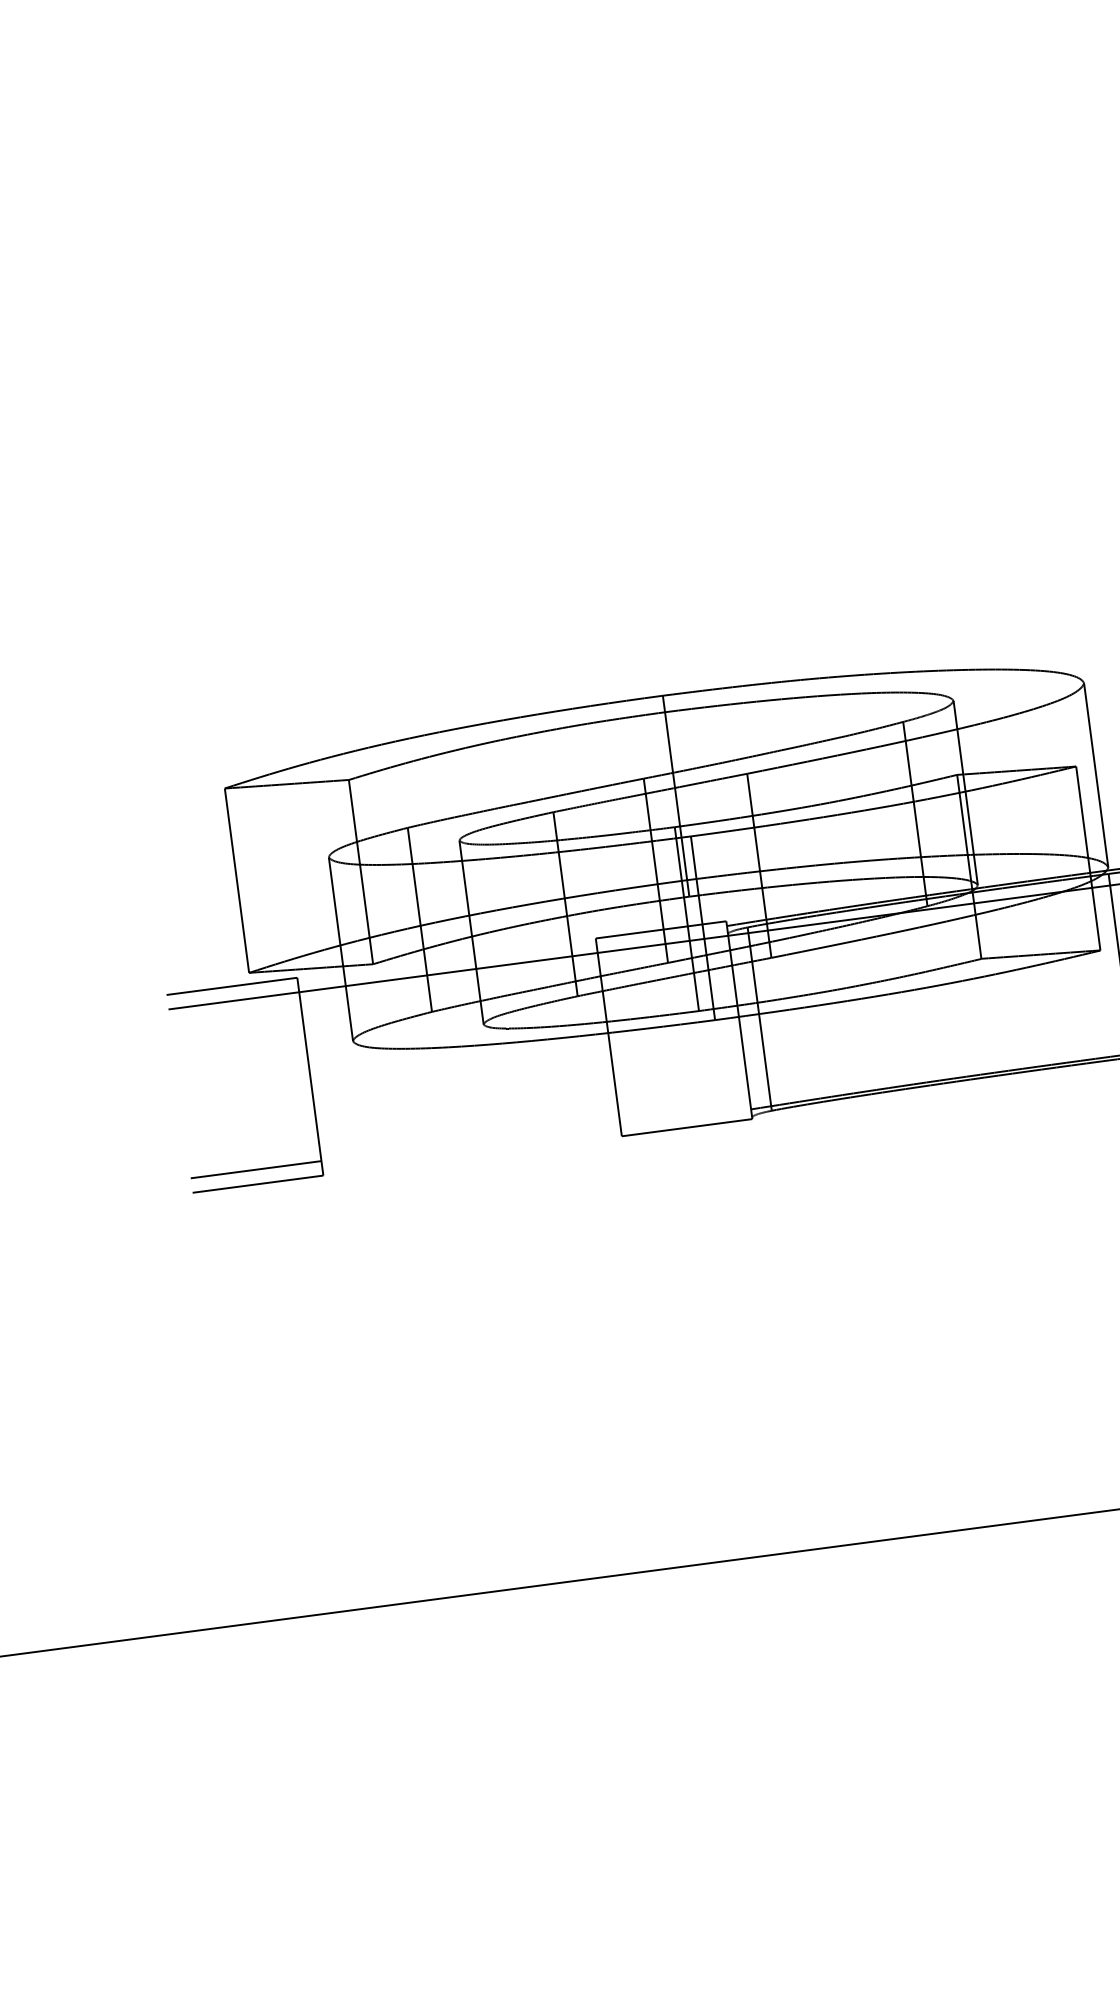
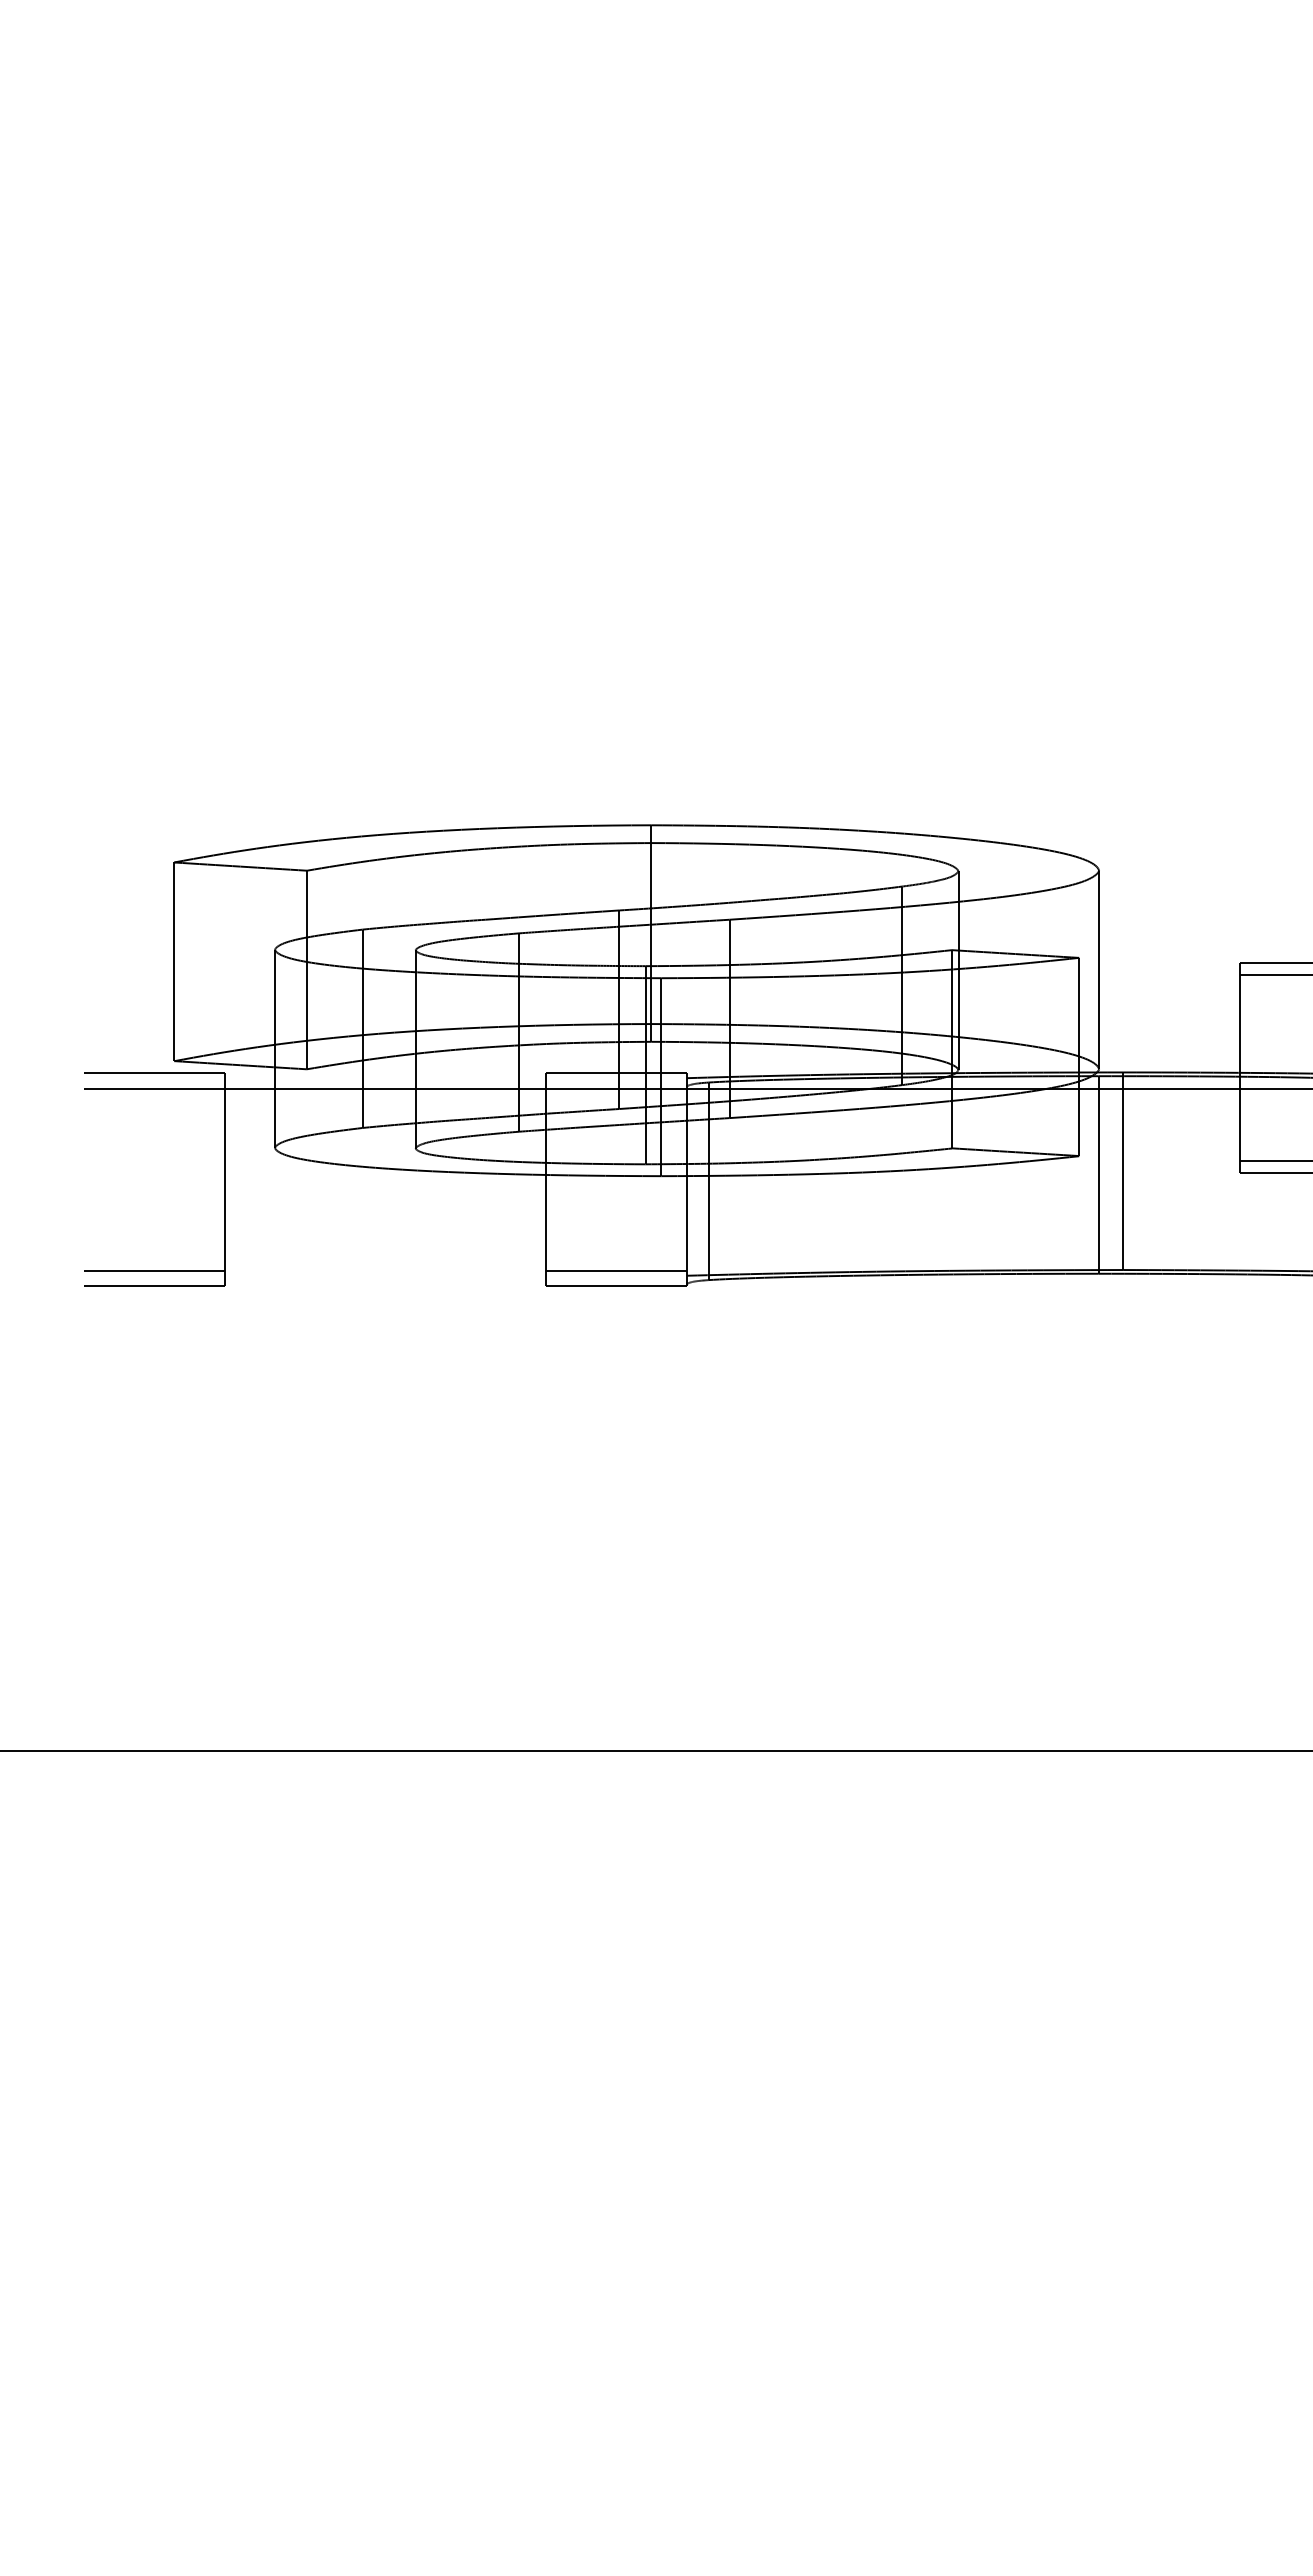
line: (684, 1113) -> (616, 1270), added

